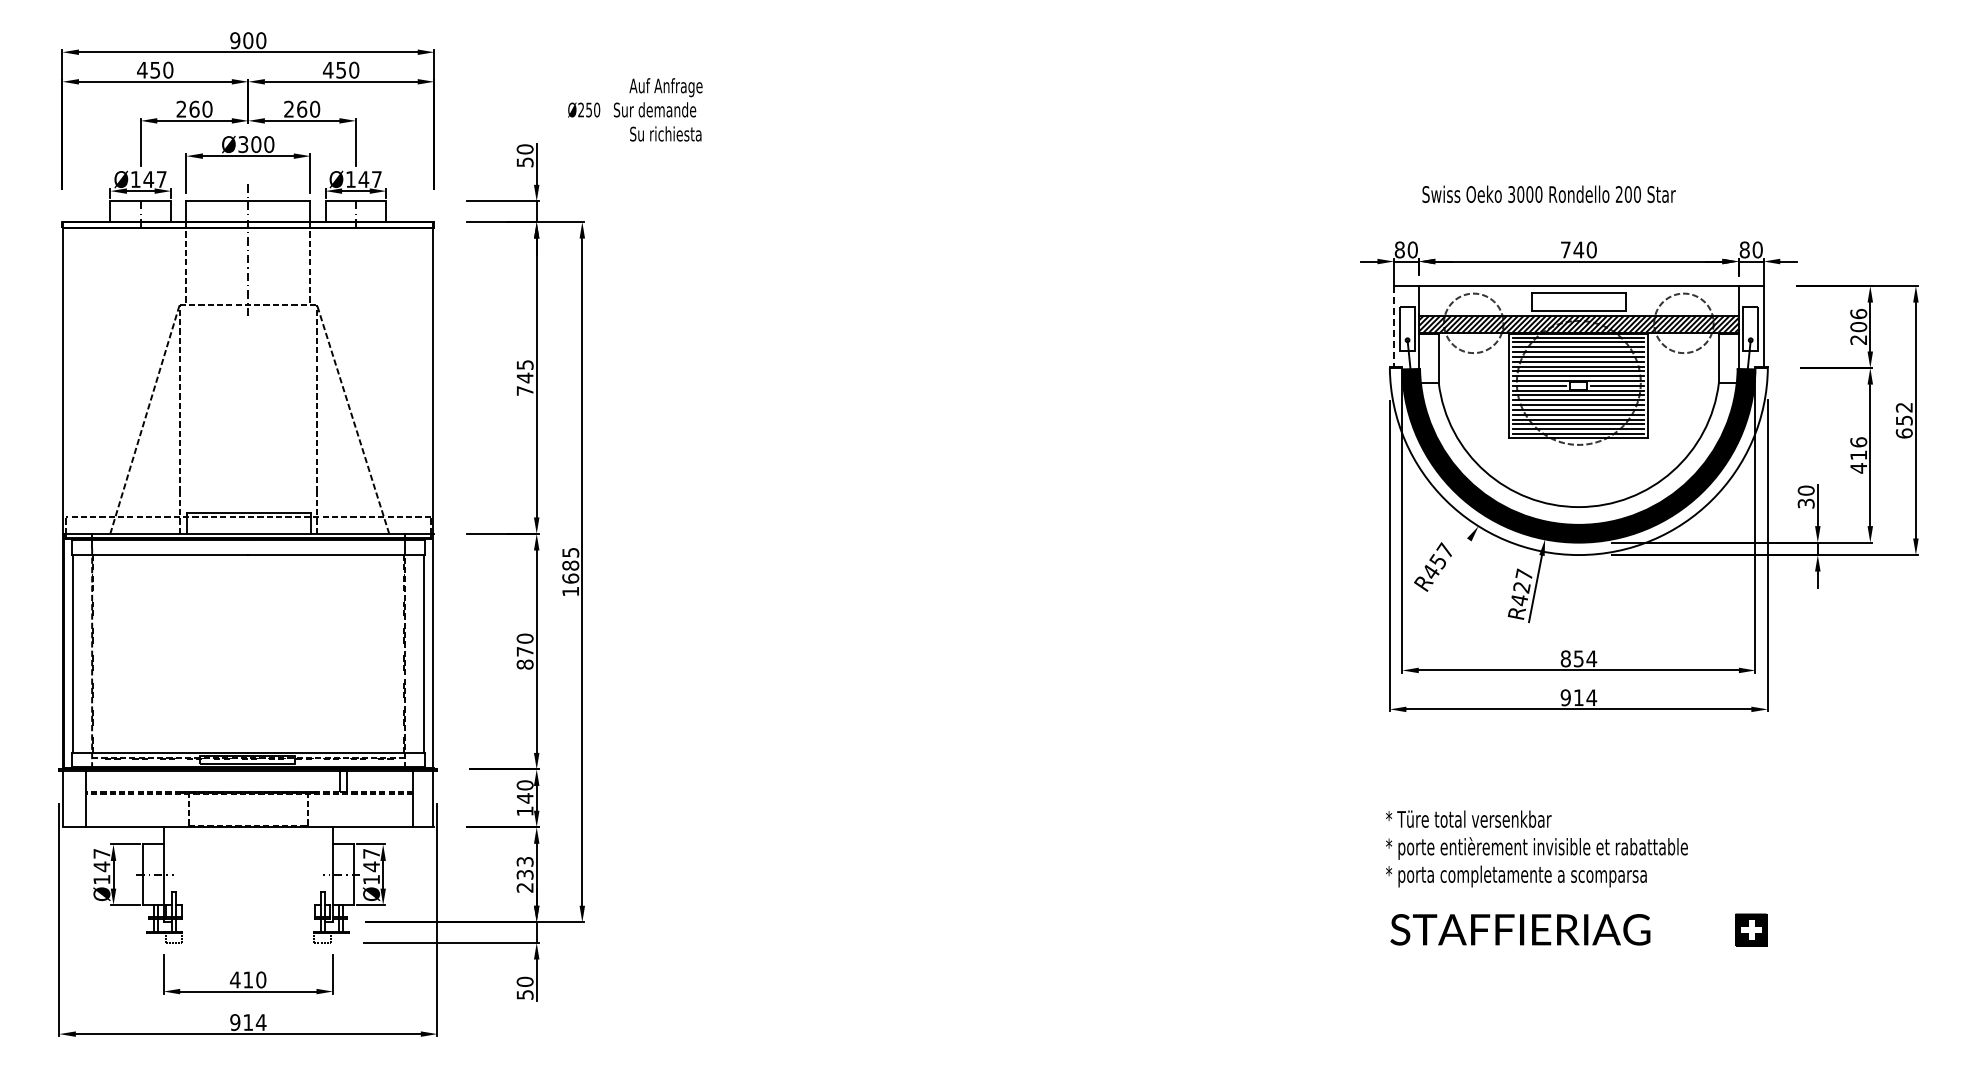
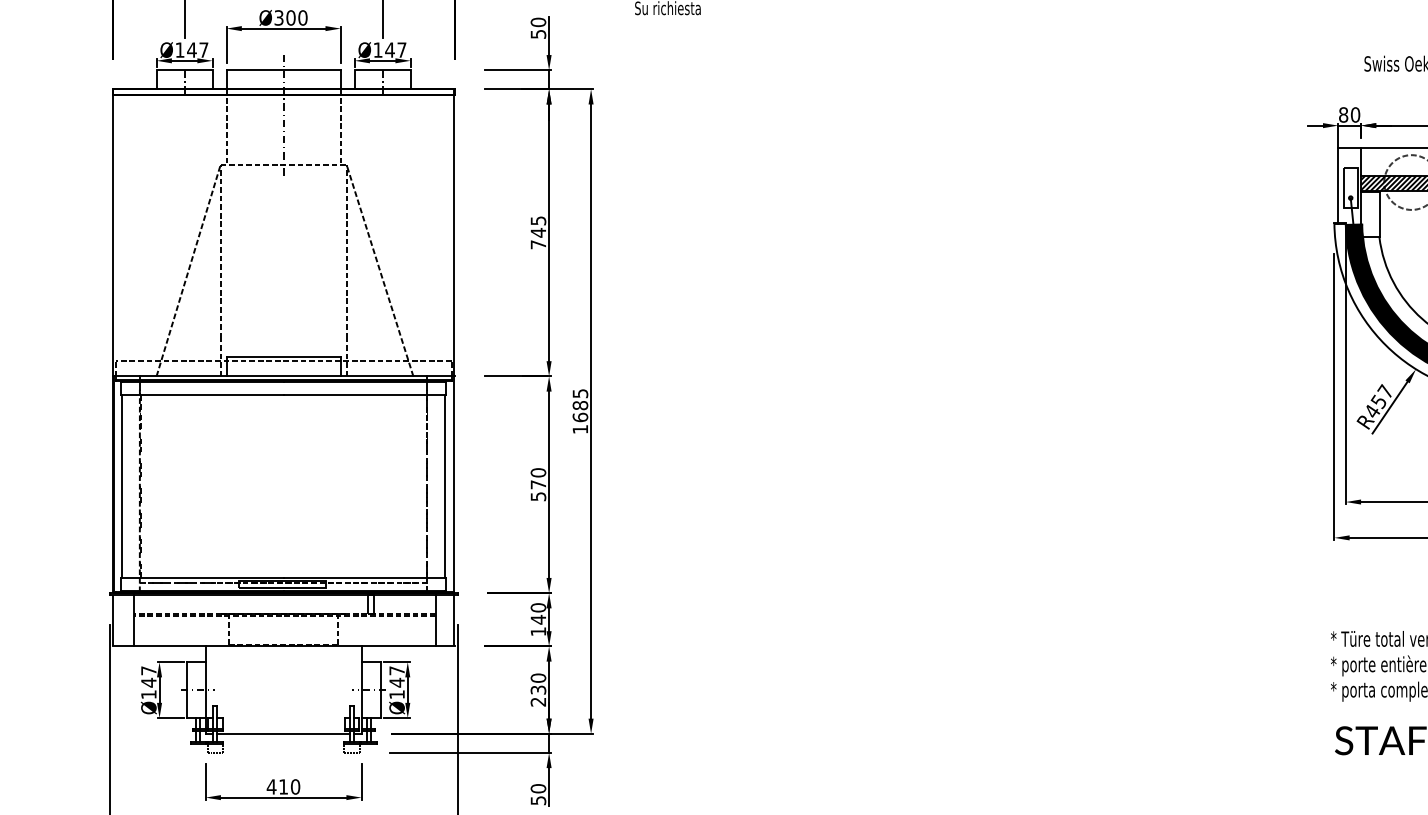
line: (1393, 327) -> (1337, 186), dashed -> solid
line: (1450, 567) -> (1390, 407), added
text: (524, 664) -> (537, 496), 870 -> 570
text: (524, 861) -> (537, 677), 233 -> 230
line: (248, 922) -> (283, 734), added

